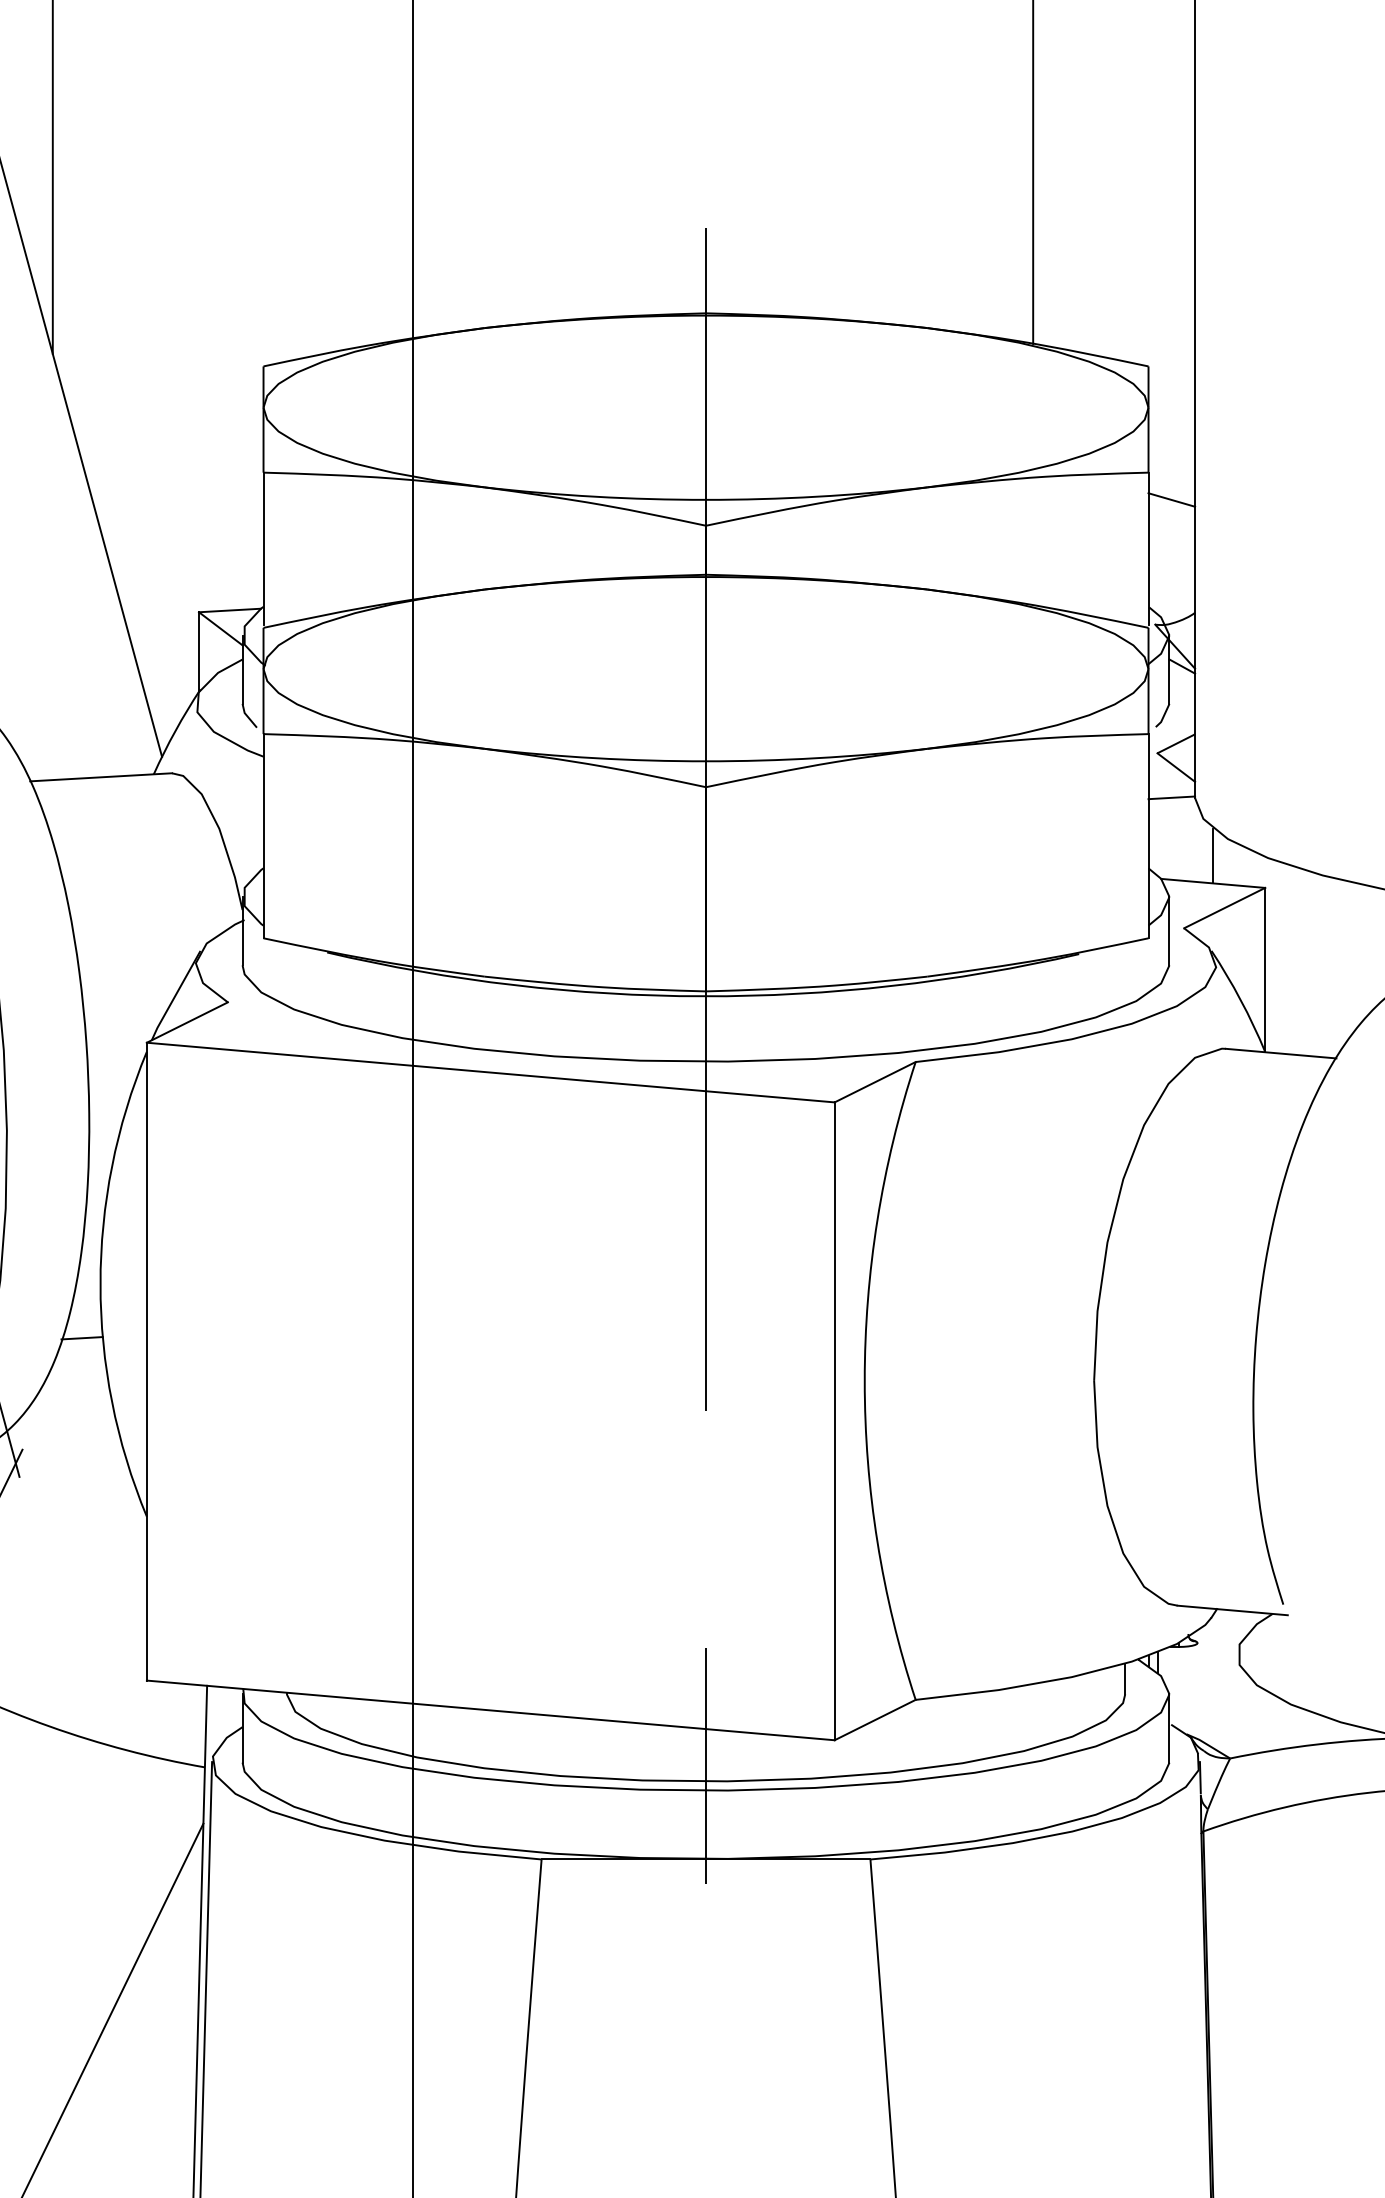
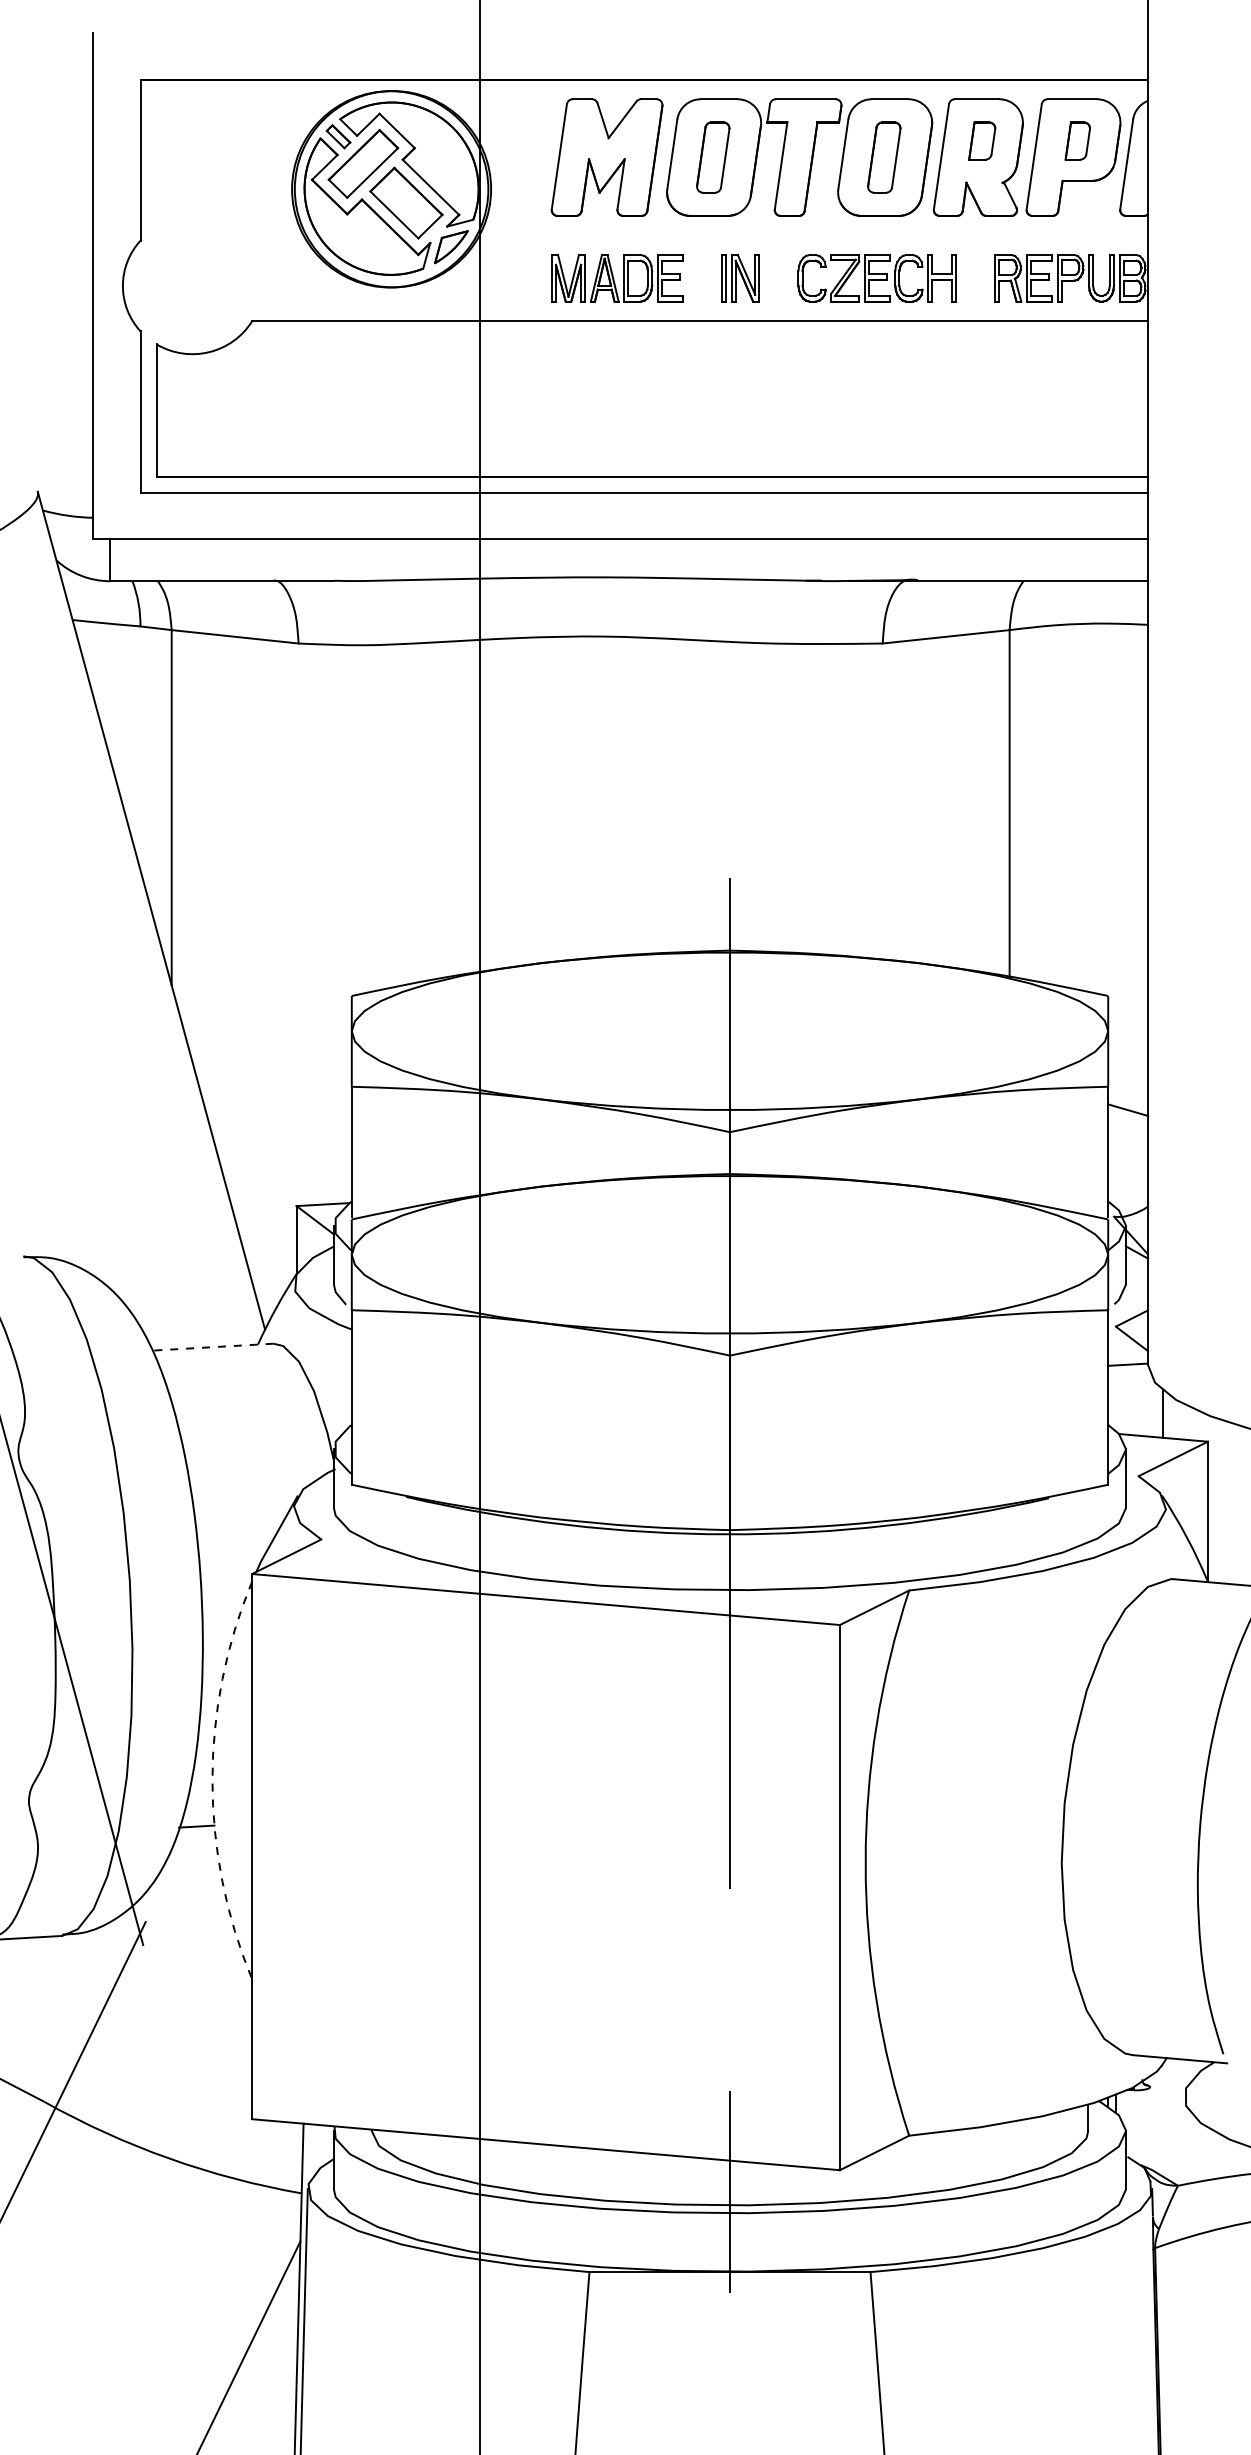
line: (101, 777) -> (213, 1347), solid -> dashed
arc: (100, 1284) -> (212, 1780), solid -> dashed

